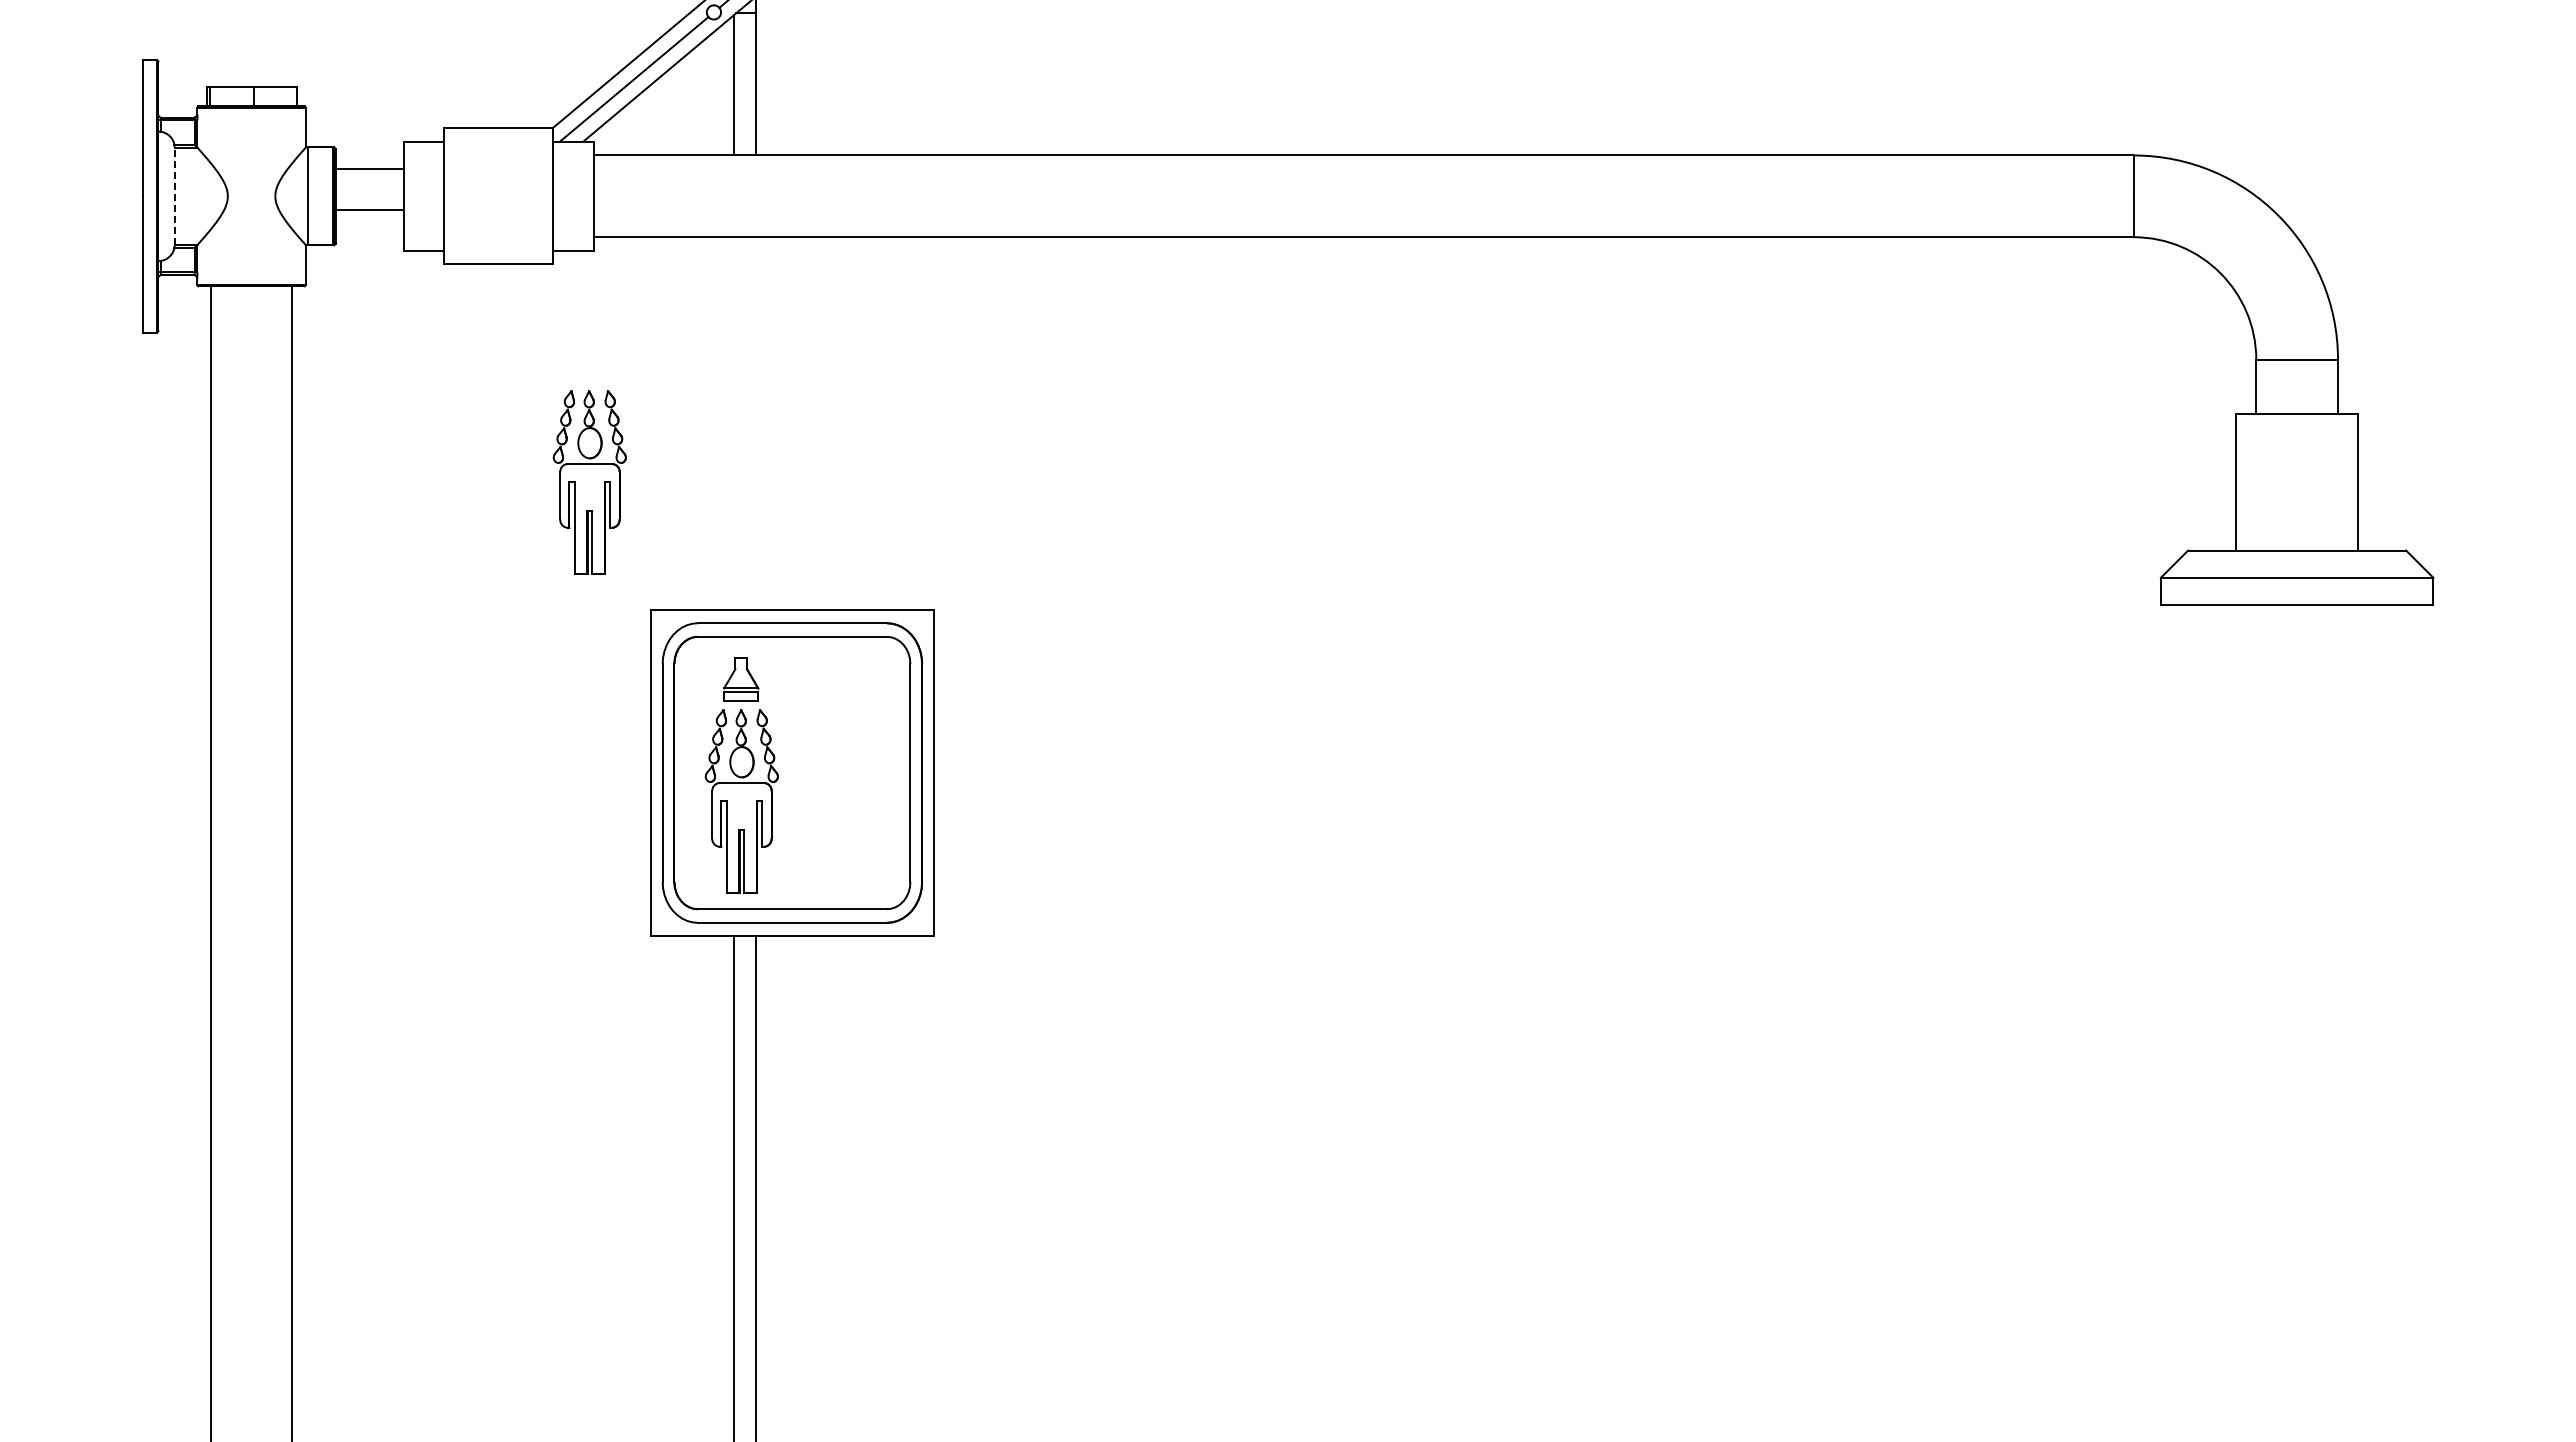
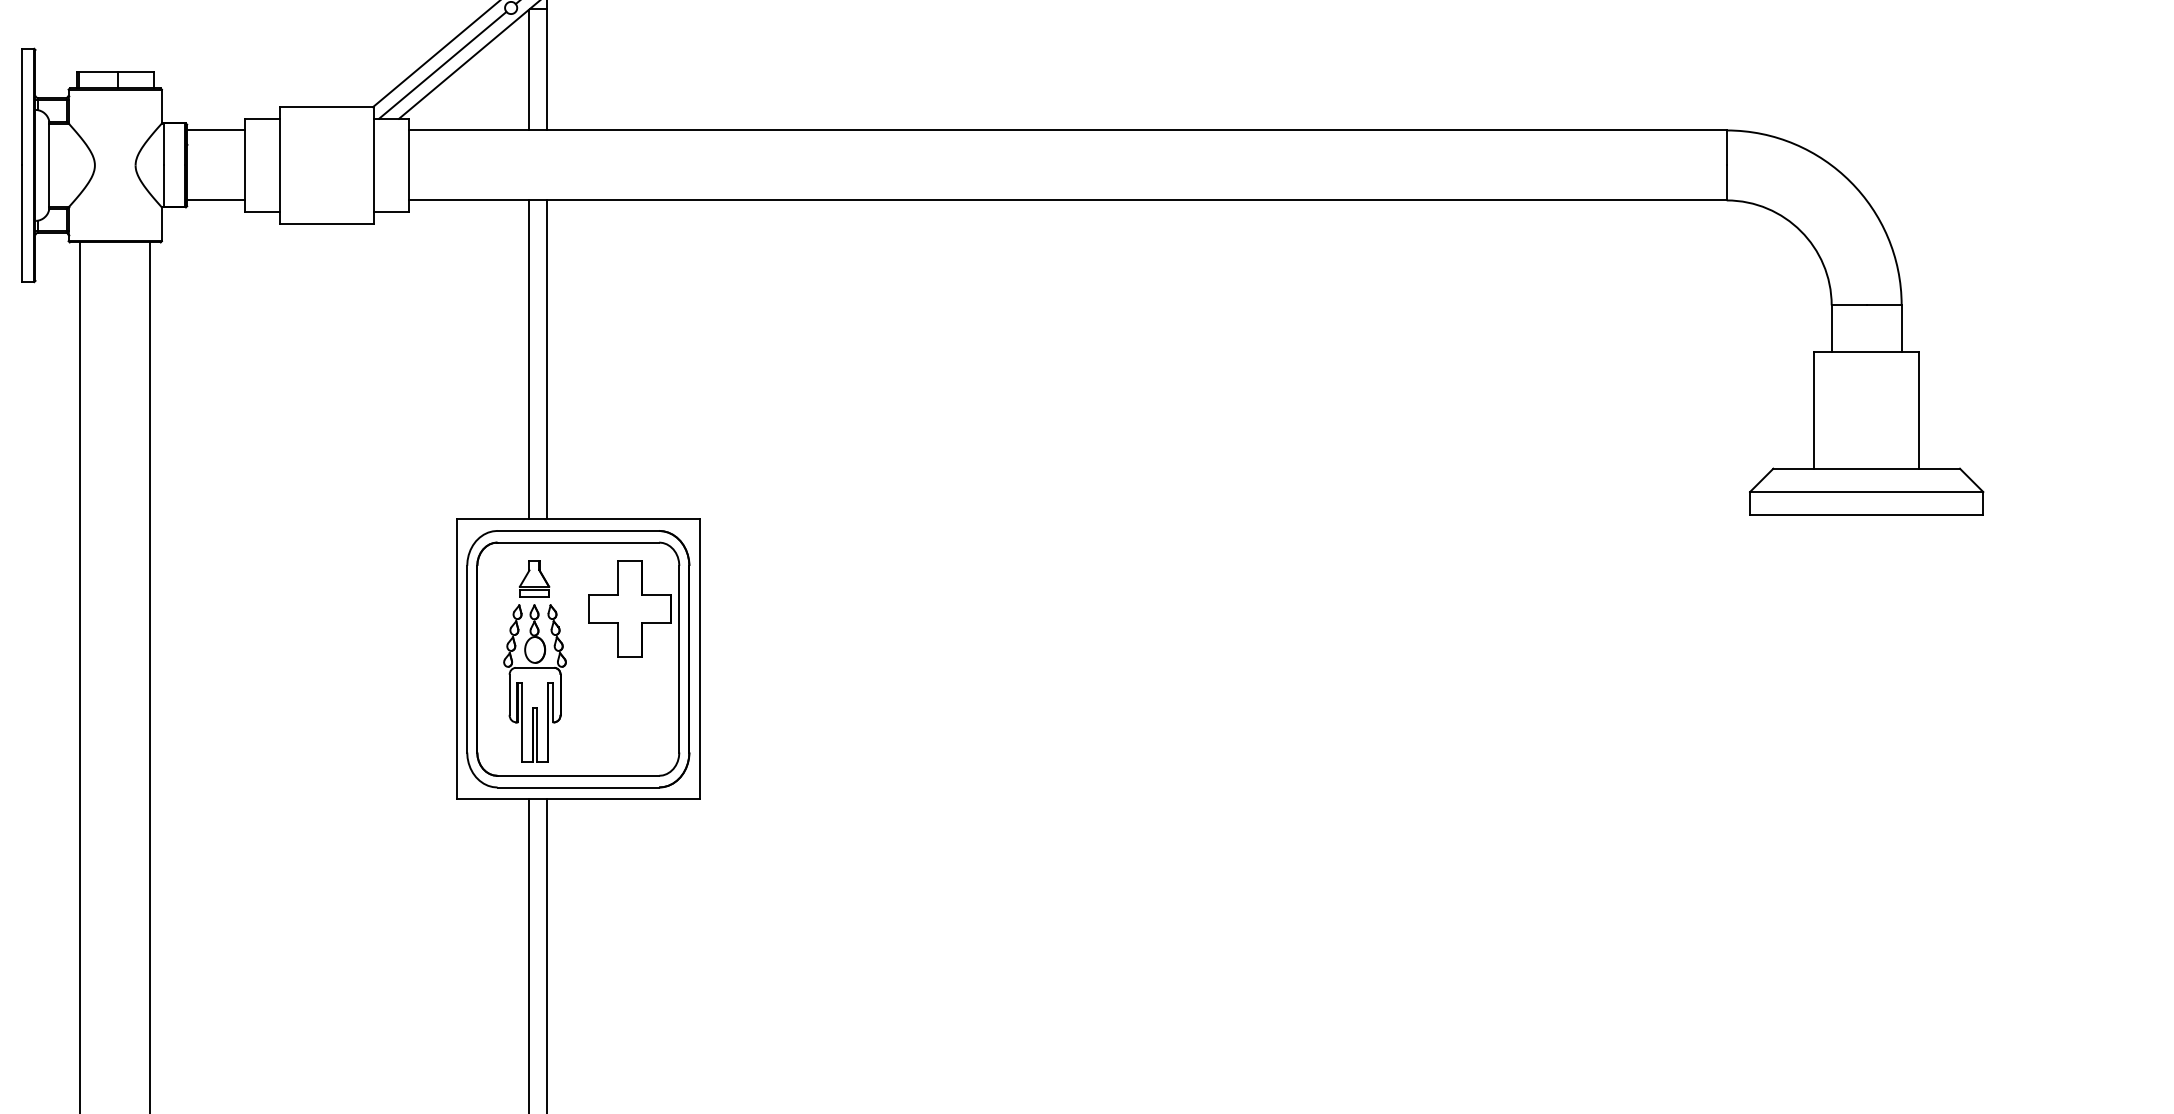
line: (369, 169) -> (216, 200), moved
line: (174, 196) -> (49, 165), dashed -> solid
line: (369, 210) -> (216, 130), moved
line: (734, 423) -> (528, 359), added
line: (756, 423) -> (547, 359), added
part: (589, 482) -> (404, 410), removed
part: (852, 714) -> (629, 609), added

